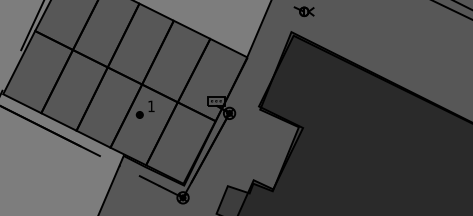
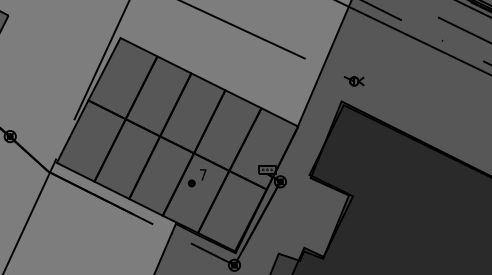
text: (151, 105) -> (203, 174), 1 -> 7

